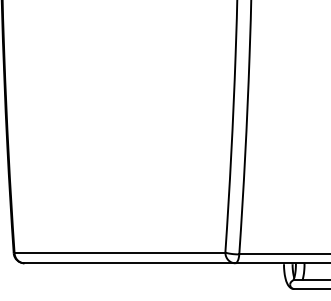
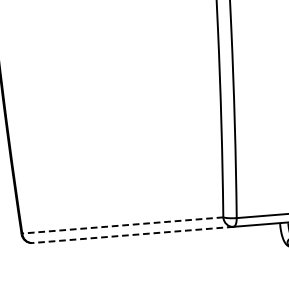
line: (119, 252) -> (122, 225), solid -> dashed
line: (129, 263) -> (132, 235), solid -> dashed

